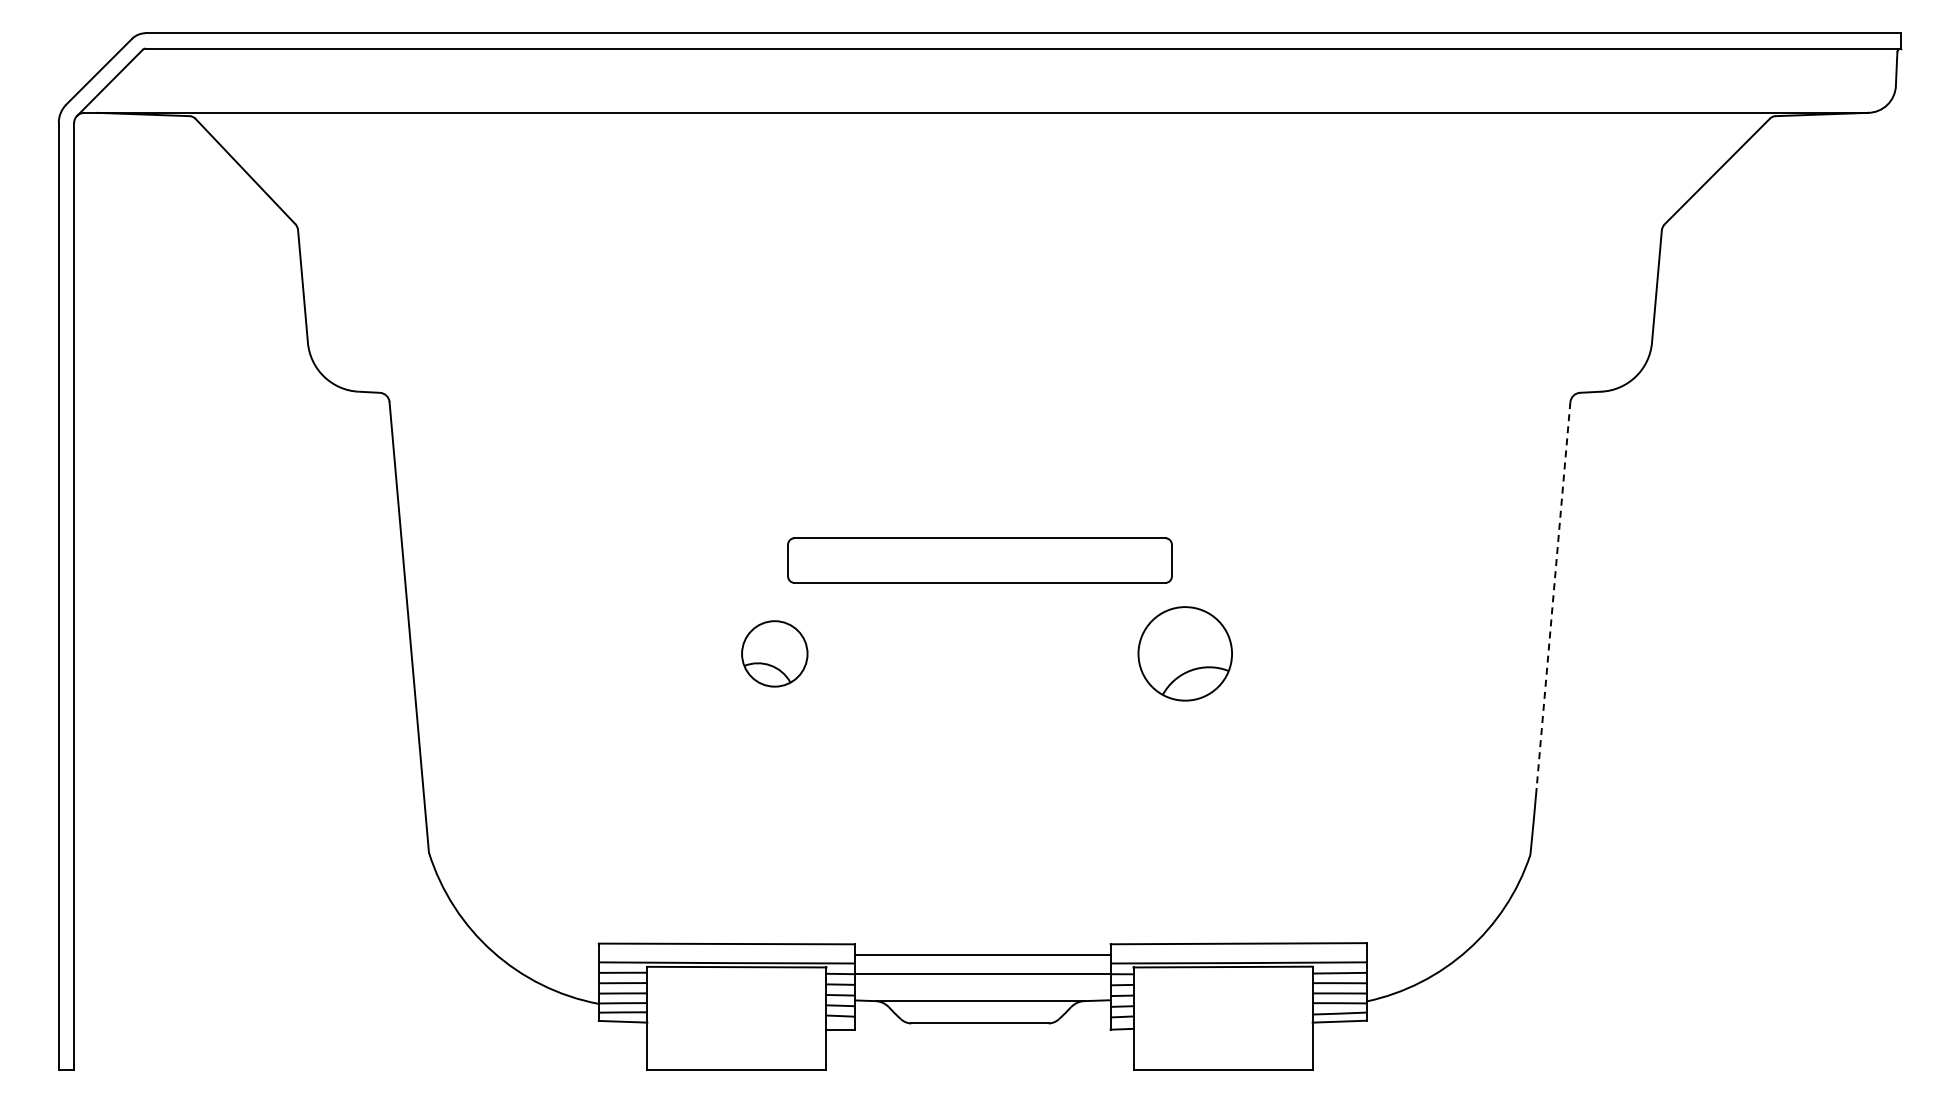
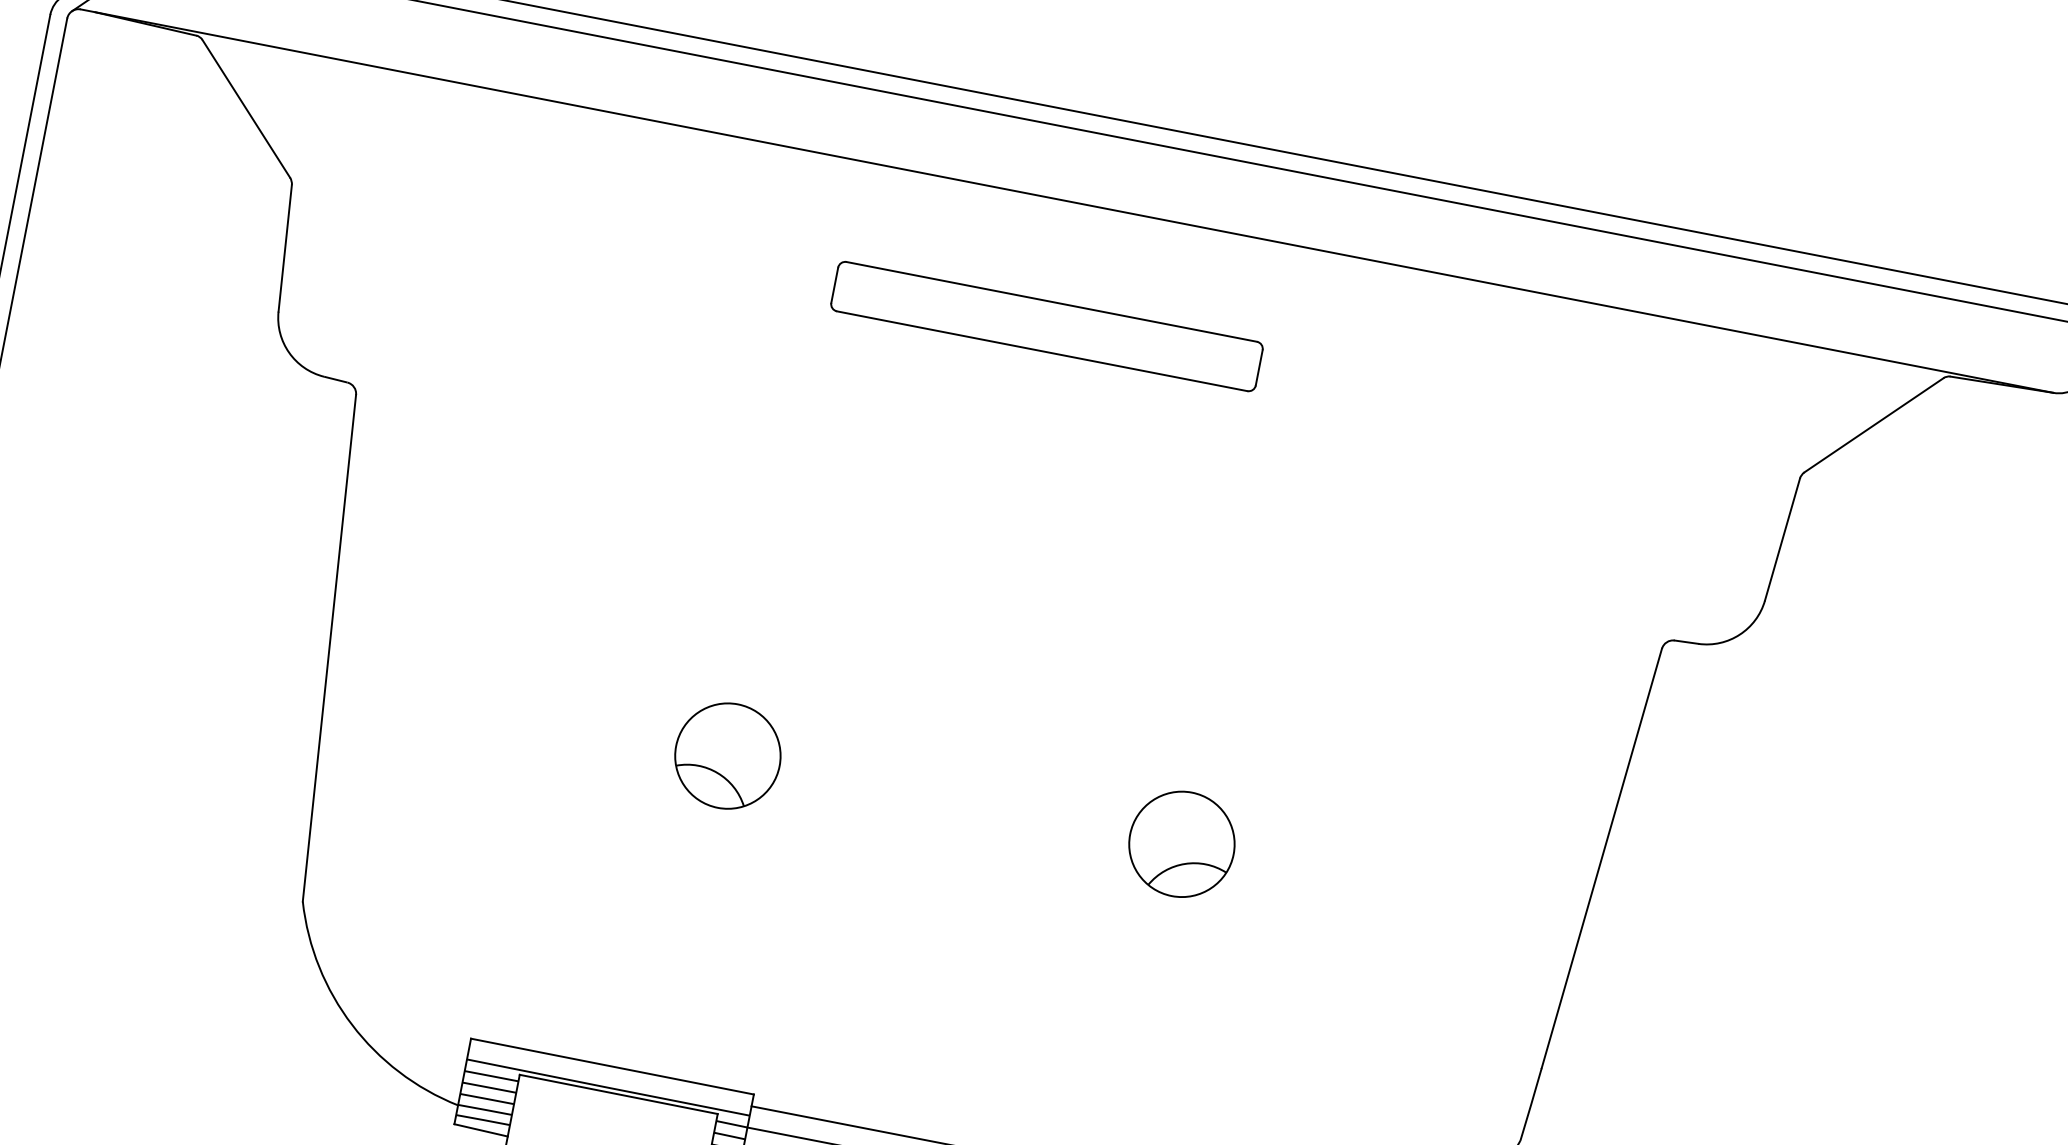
part: (979, 560) -> (1046, 326), moved
line: (1553, 595) -> (1601, 858), dashed -> solid
part: (774, 653) -> (727, 755), size x1.43

